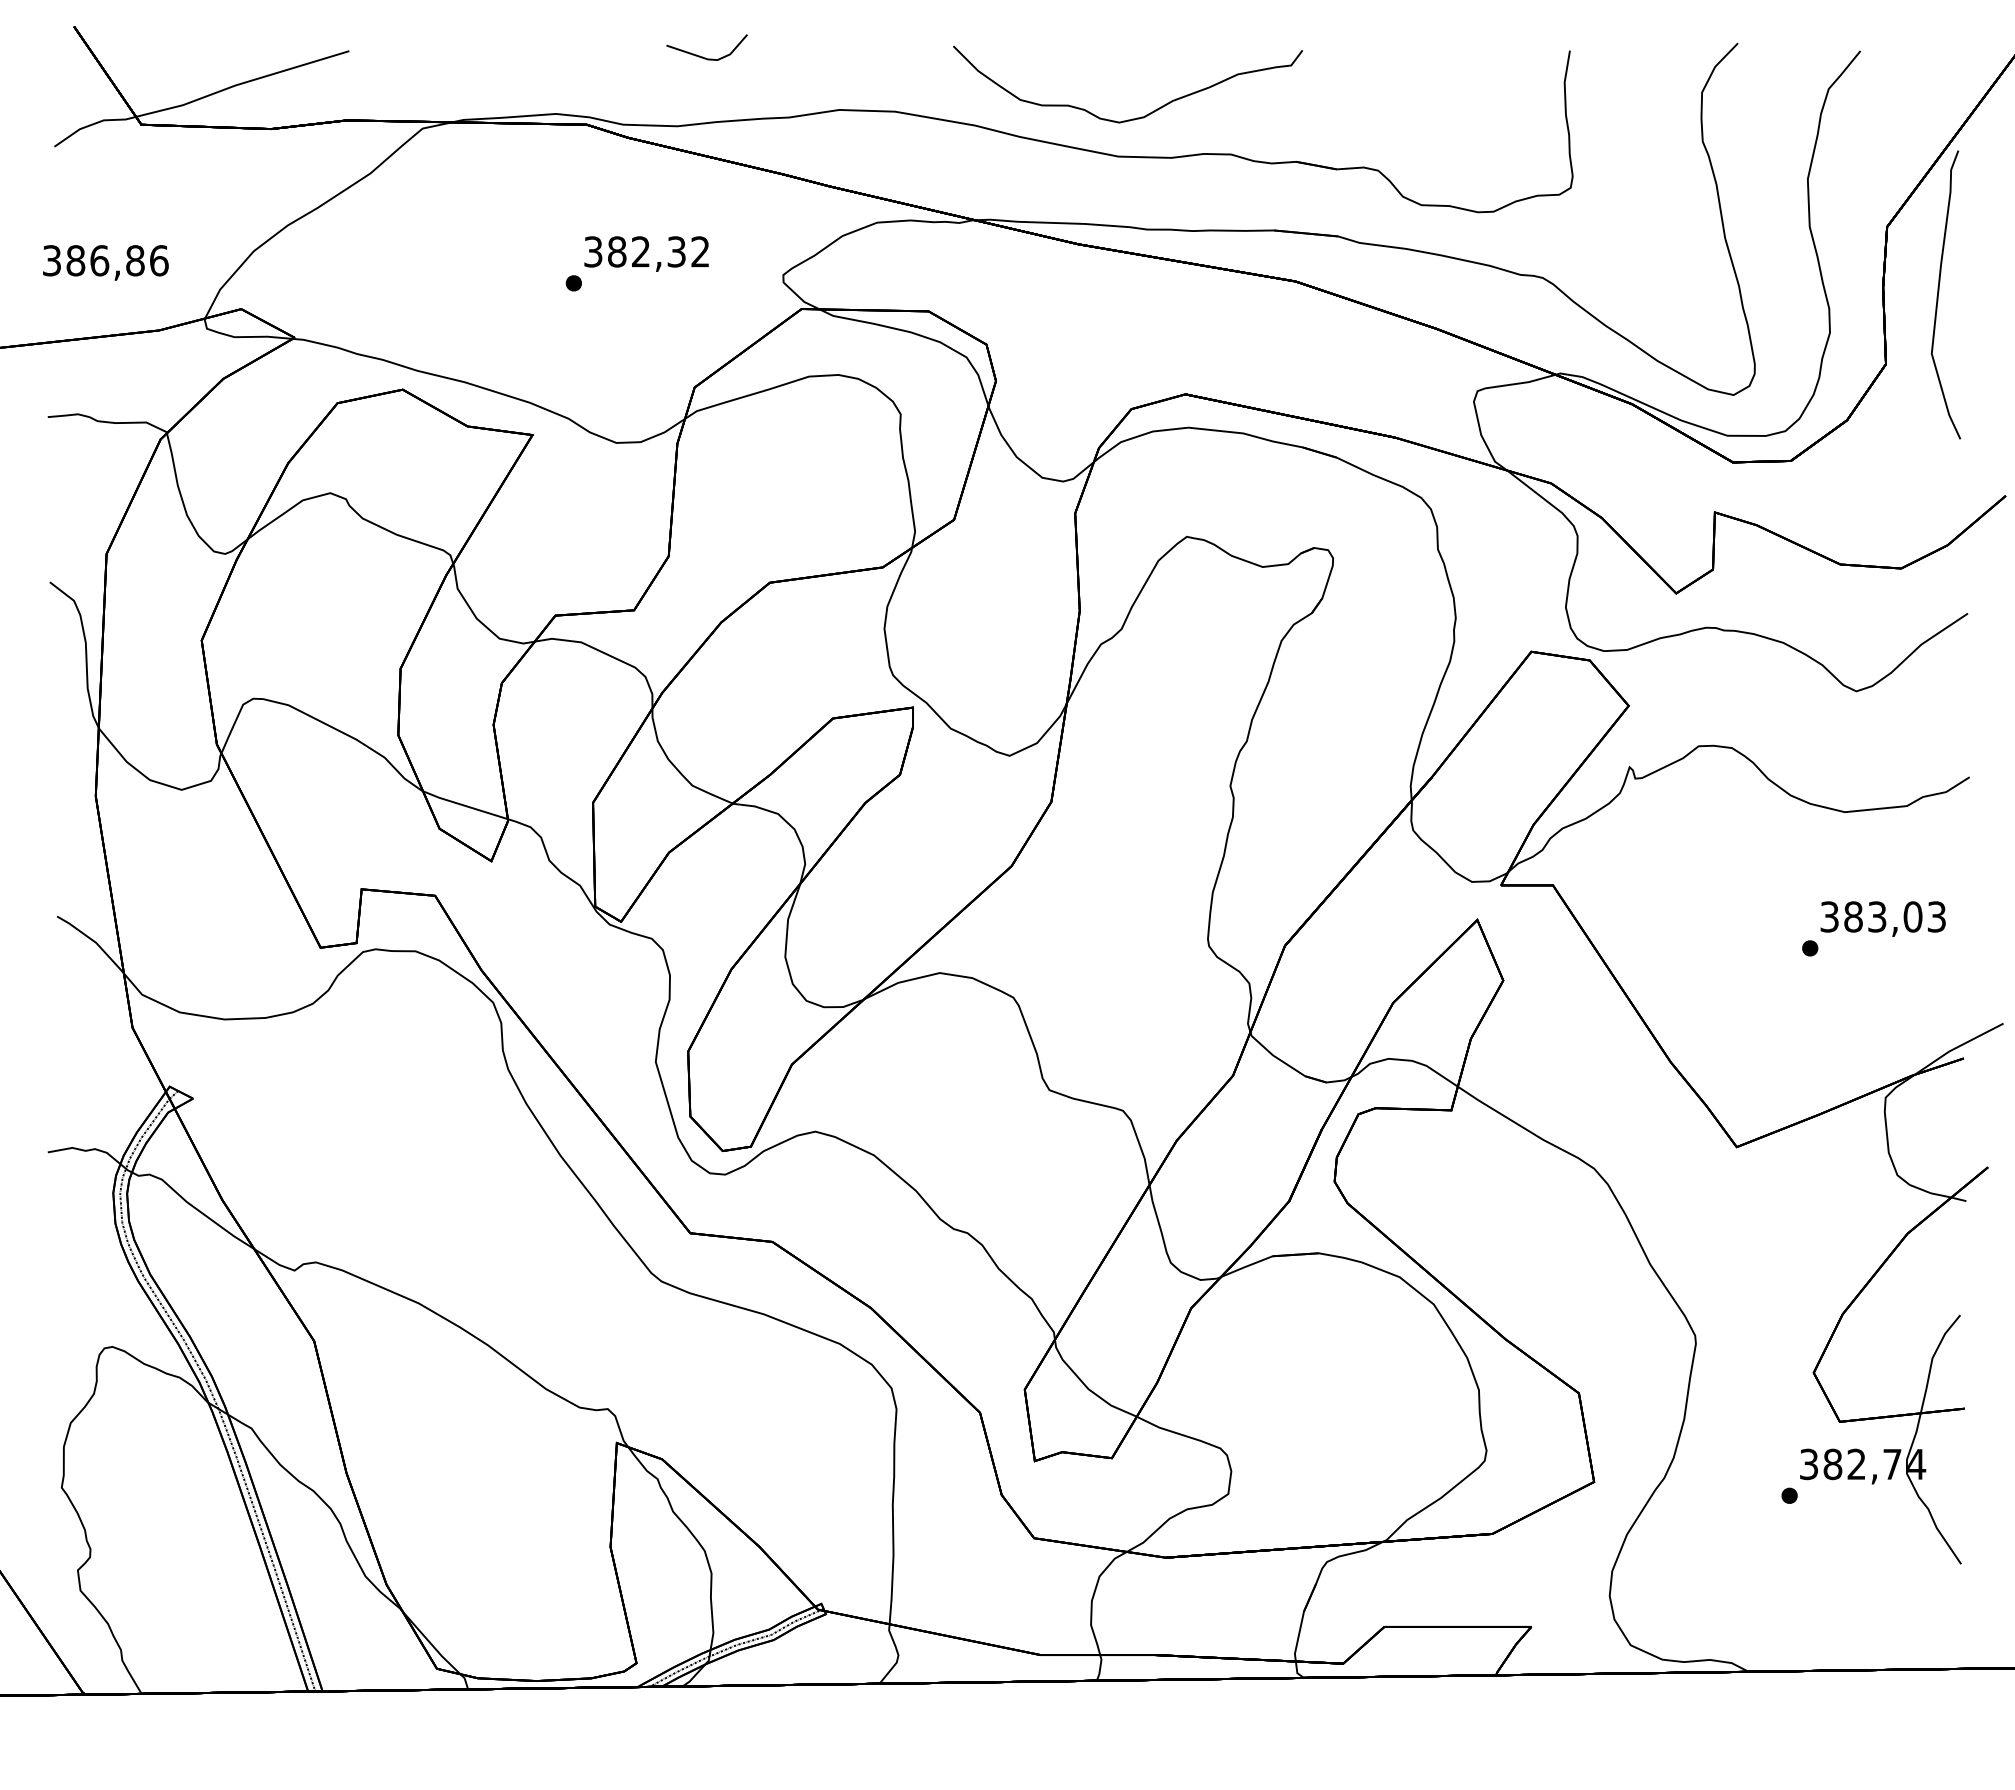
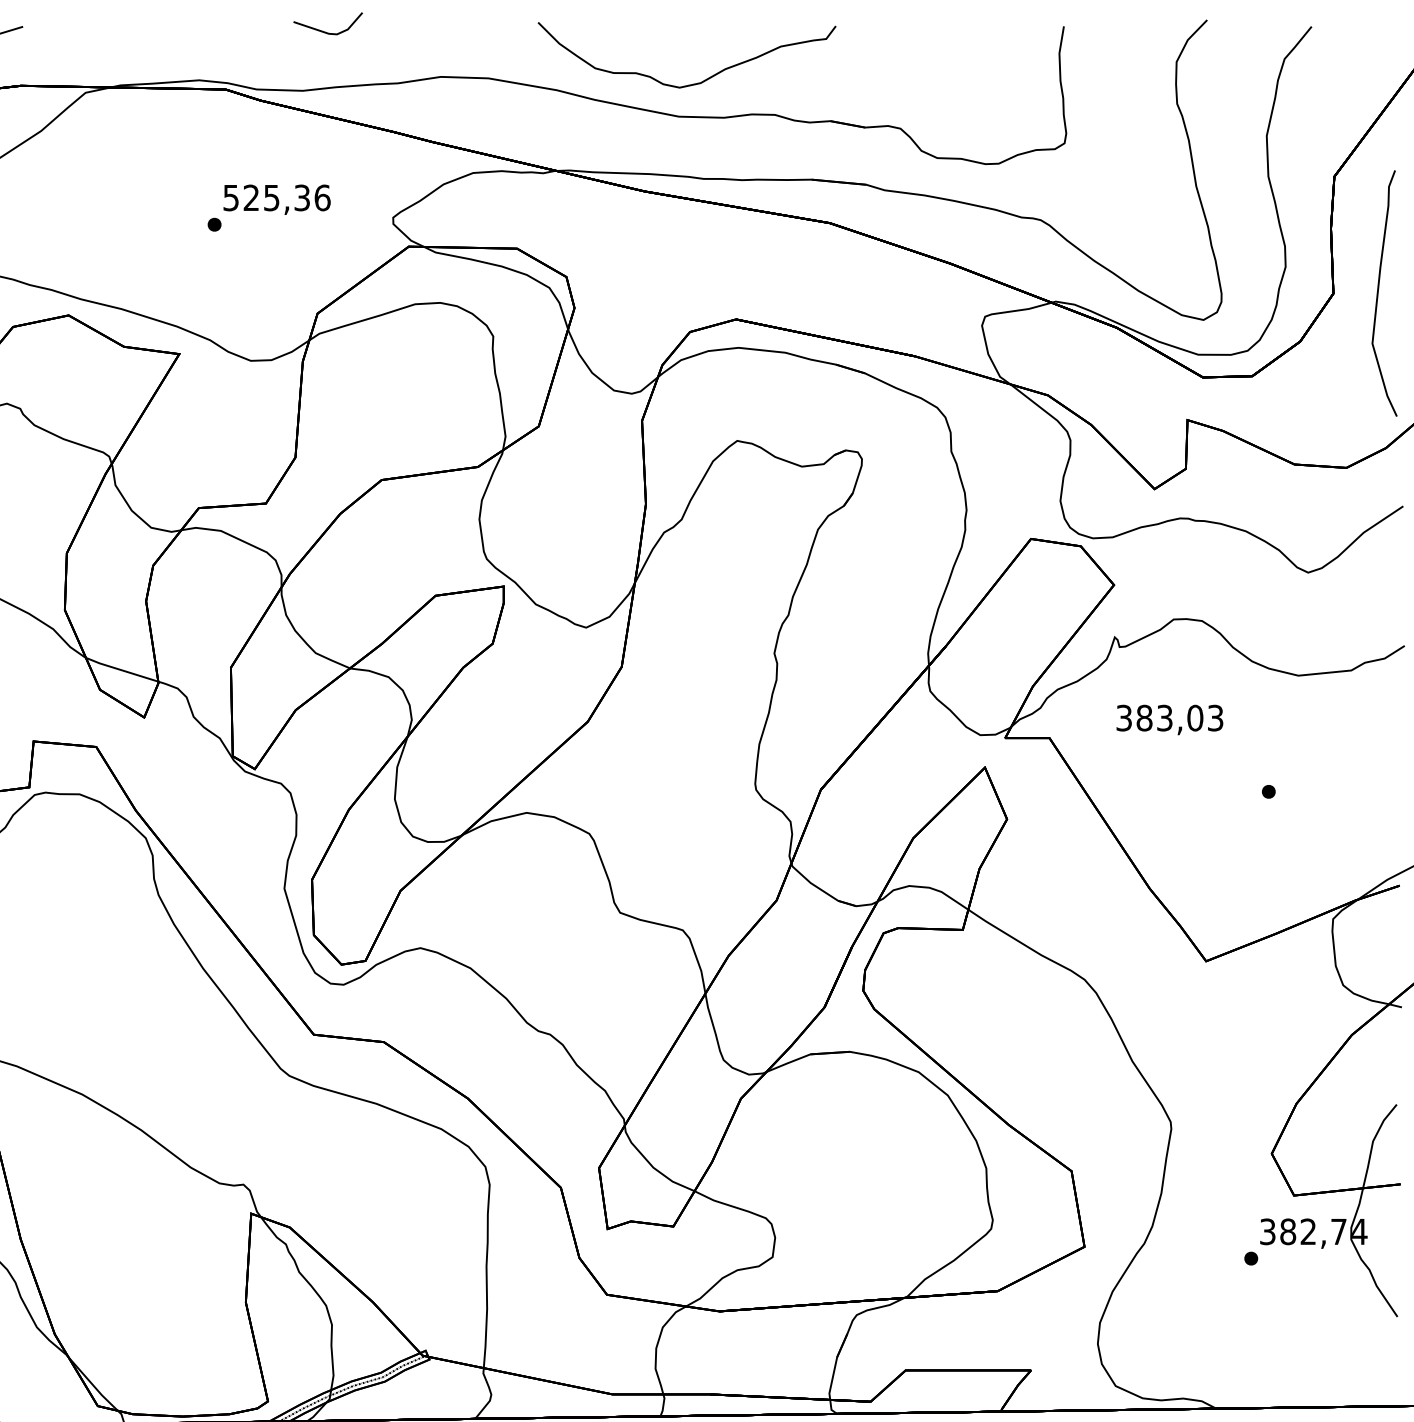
text: (647, 251) -> (277, 197), 382,32 -> 525,36
part: (1939, 292) -> (1379, 291), moved
text: (1882, 918) -> (1169, 719), moved

